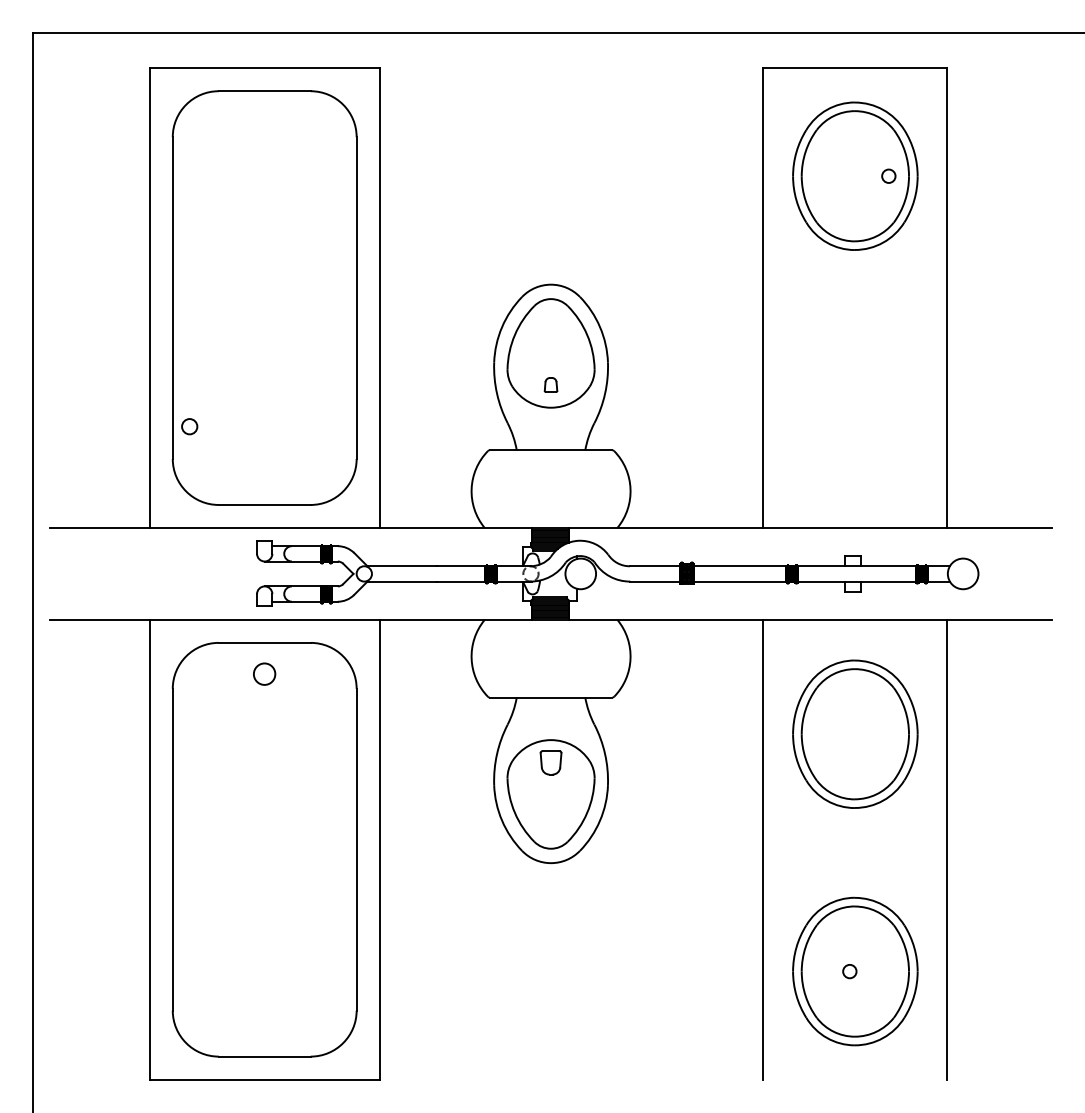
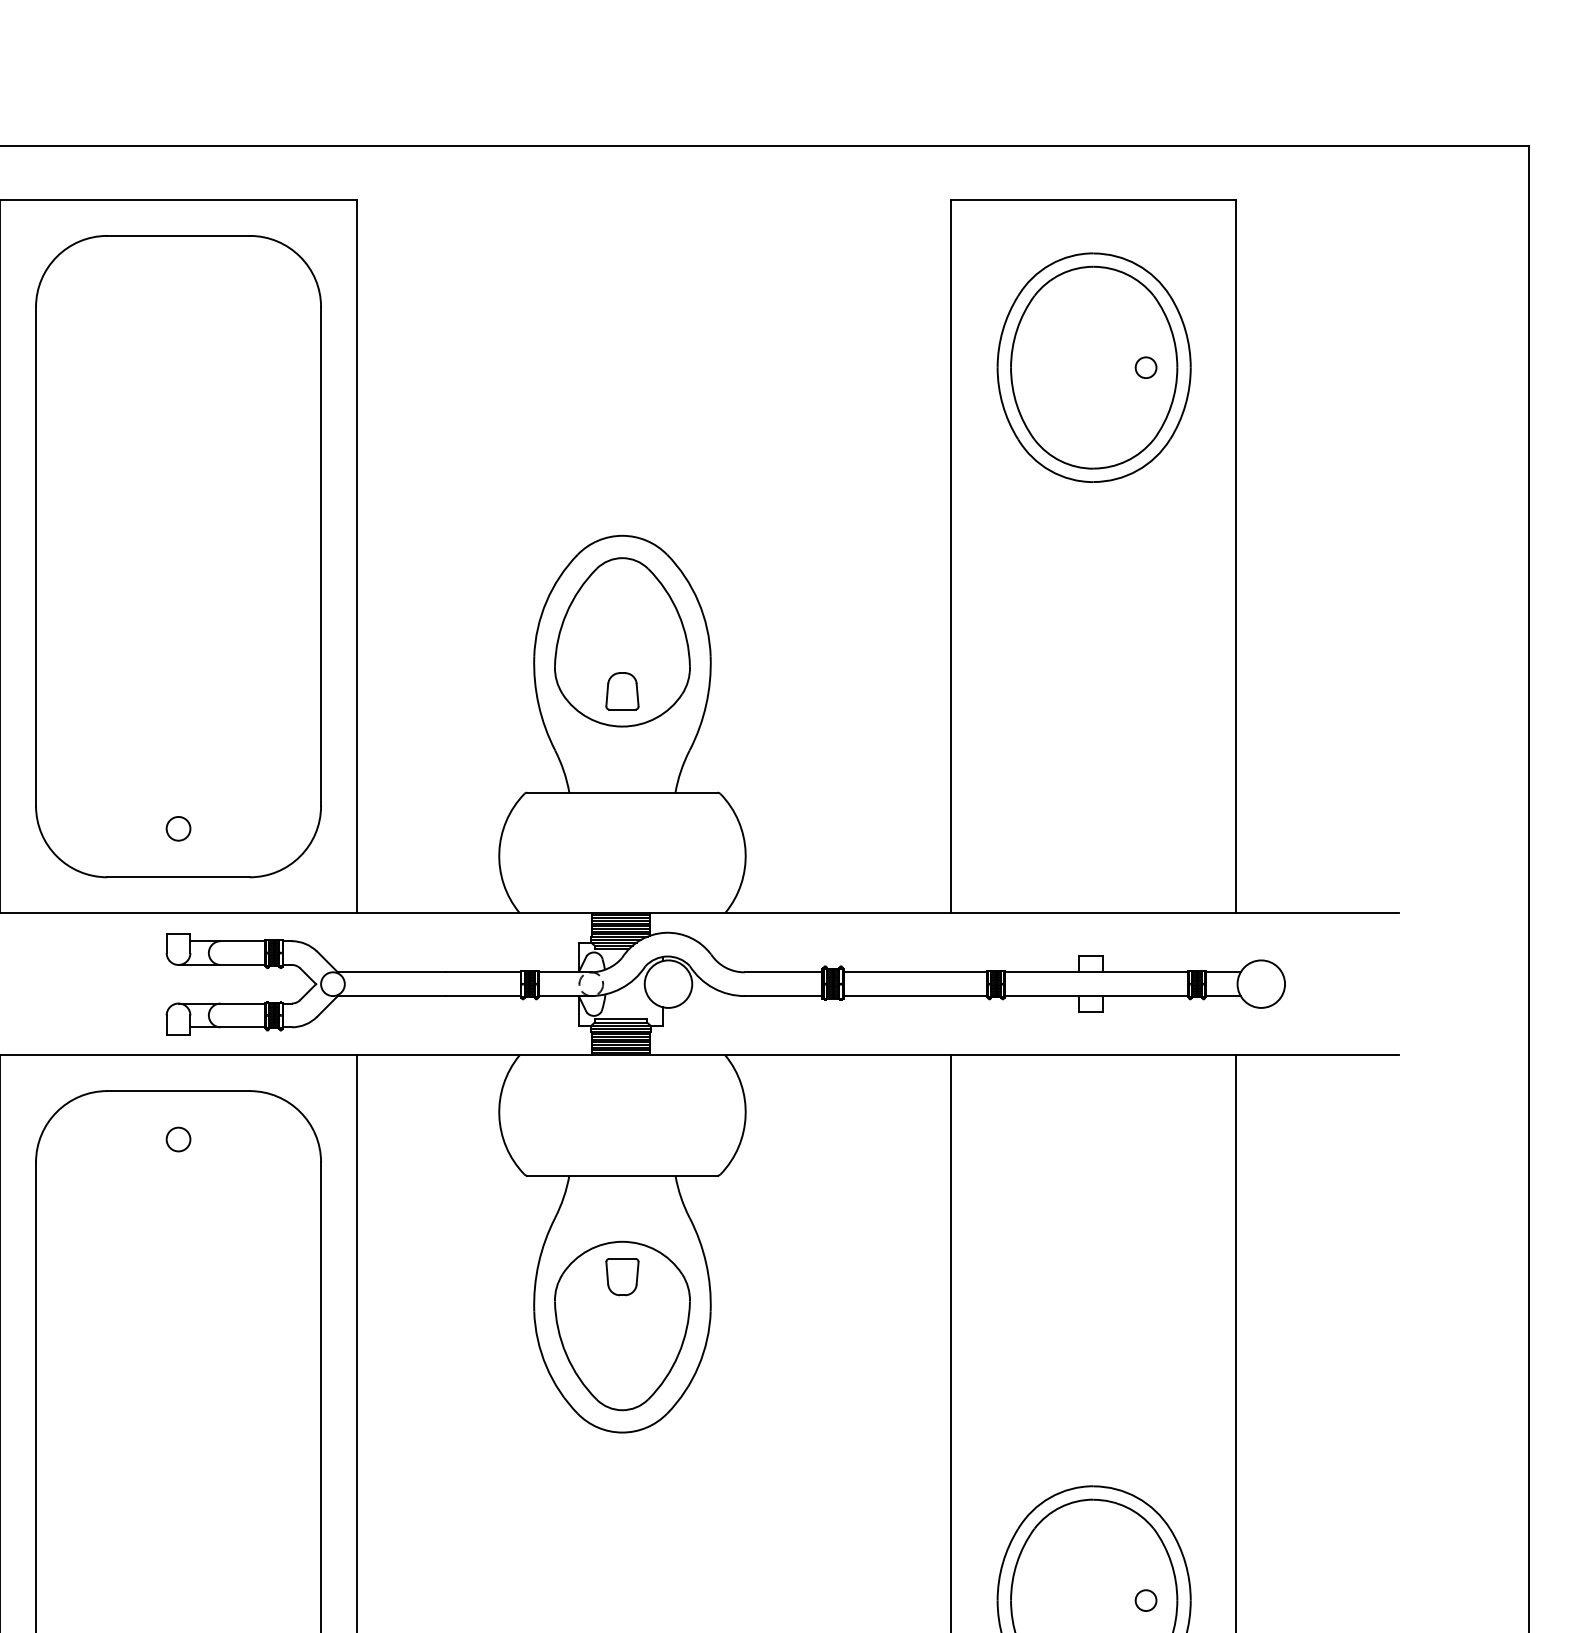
part: (550, 384) -> (621, 690), size x1.67
circle: (189, 426) -> (178, 828), moved
circle: (264, 673) -> (178, 1138), size x0.71
part: (855, 733) -> (1094, 1231), removed
circle: (849, 971) -> (1145, 1600), moved

